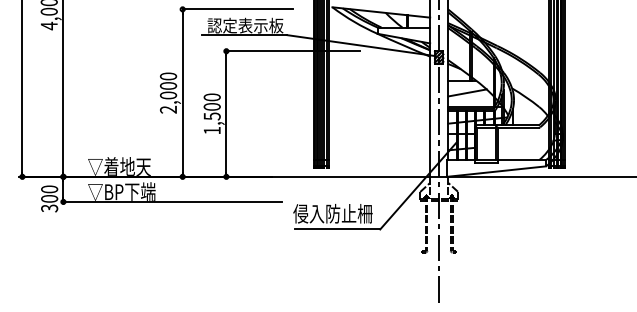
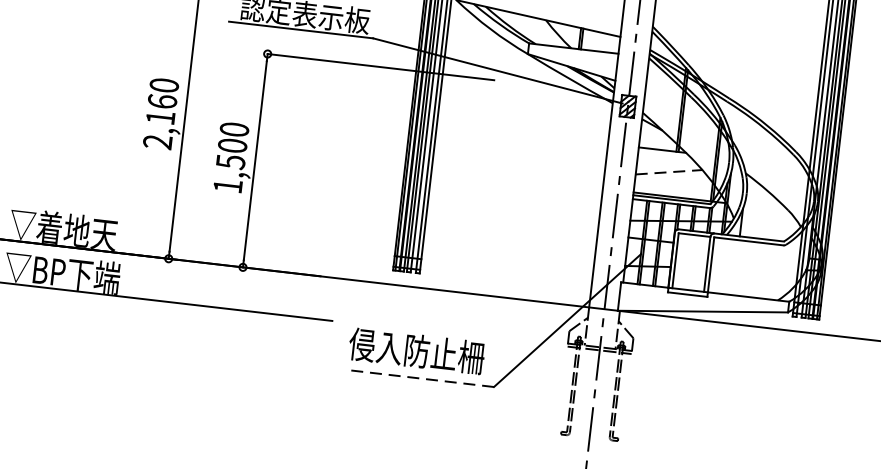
text: (168, 90) -> (161, 109), 2,000 -> 2,160
line: (467, 92) -> (669, 171), solid -> dashed
line: (337, 229) -> (421, 378), solid -> dashed

